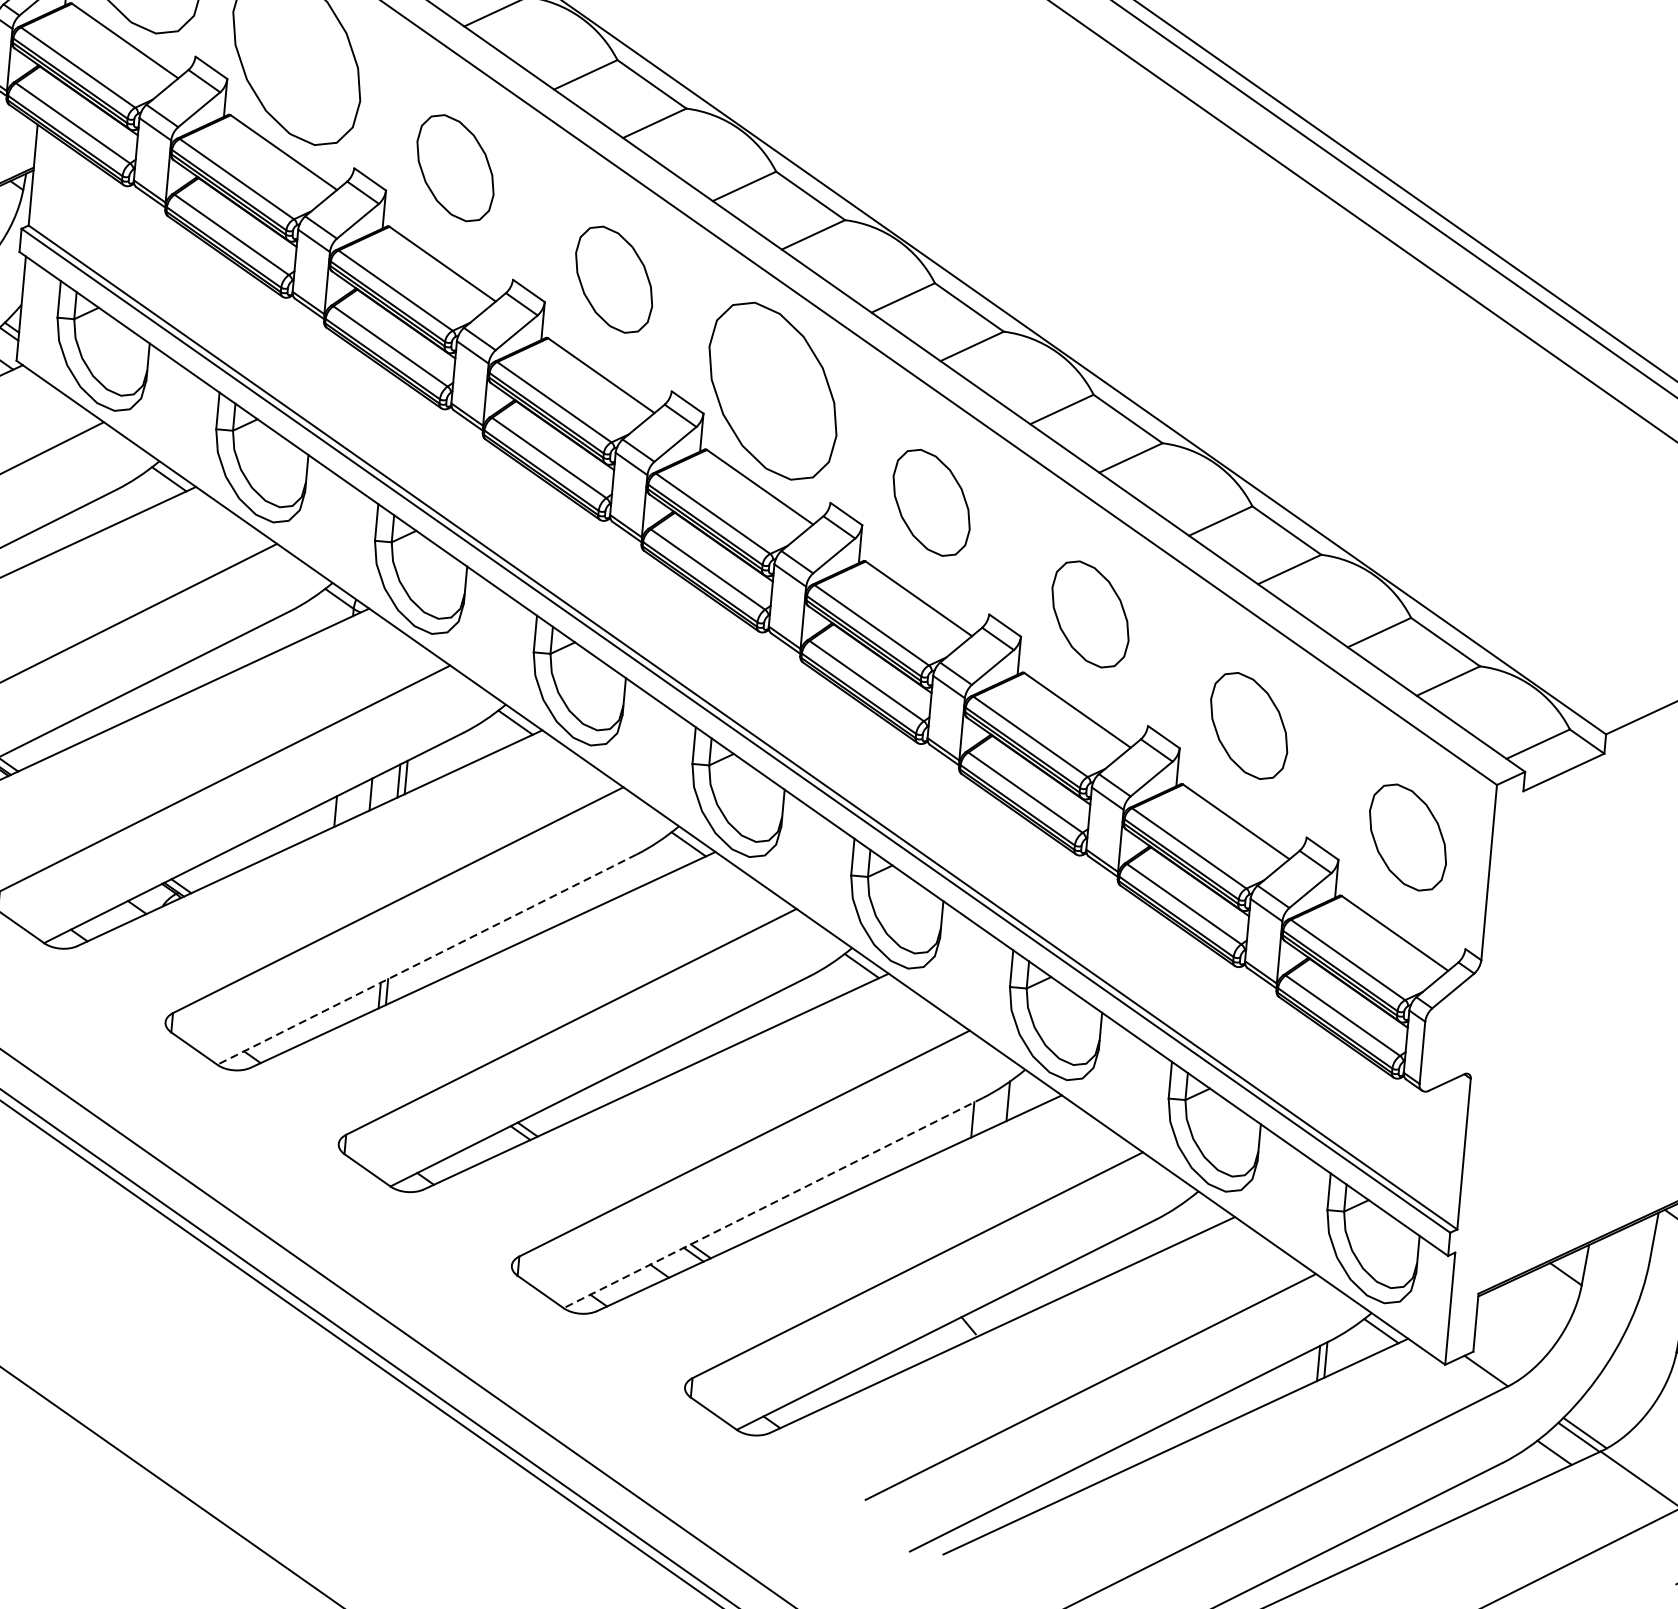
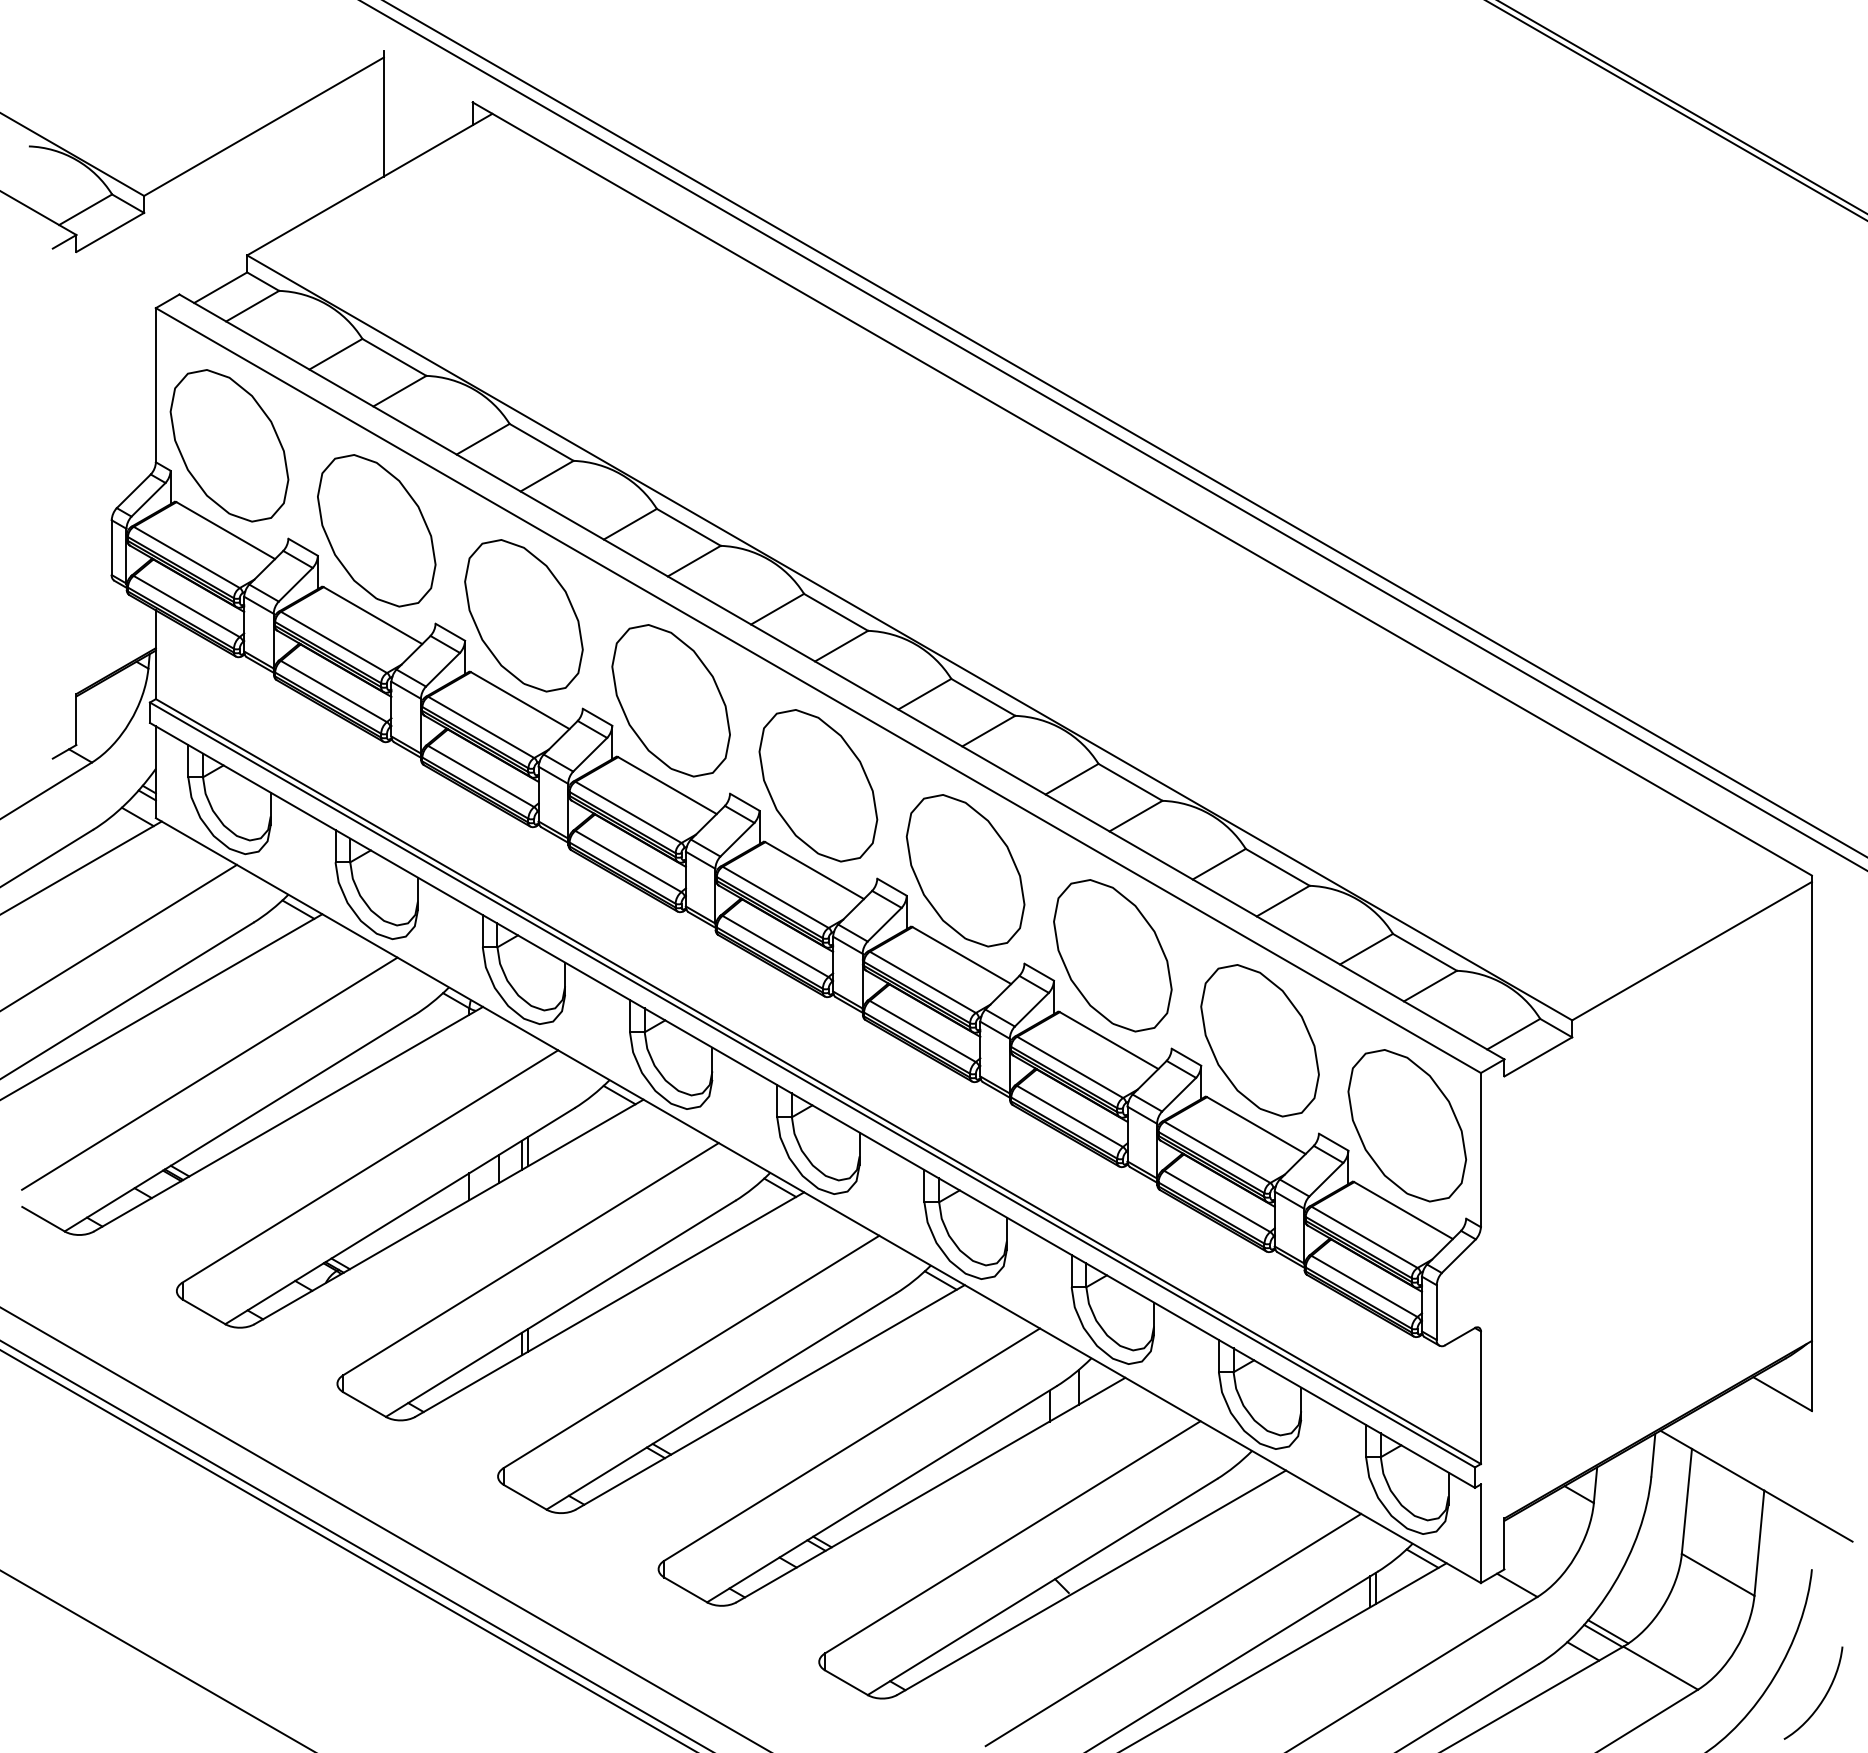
part: (455, 167) -> (523, 615), size x1.67
part: (613, 279) -> (670, 700), size x1.67
part: (931, 502) -> (965, 870), size x1.67
part: (1090, 614) -> (1112, 955), size x1.67
part: (1248, 725) -> (1259, 1040), size x1.67
part: (1408, 837) -> (1407, 1125), size x1.67
line: (426, 960) -> (560, 1309), dashed -> solid
line: (772, 1203) -> (881, 1494), dashed -> solid

